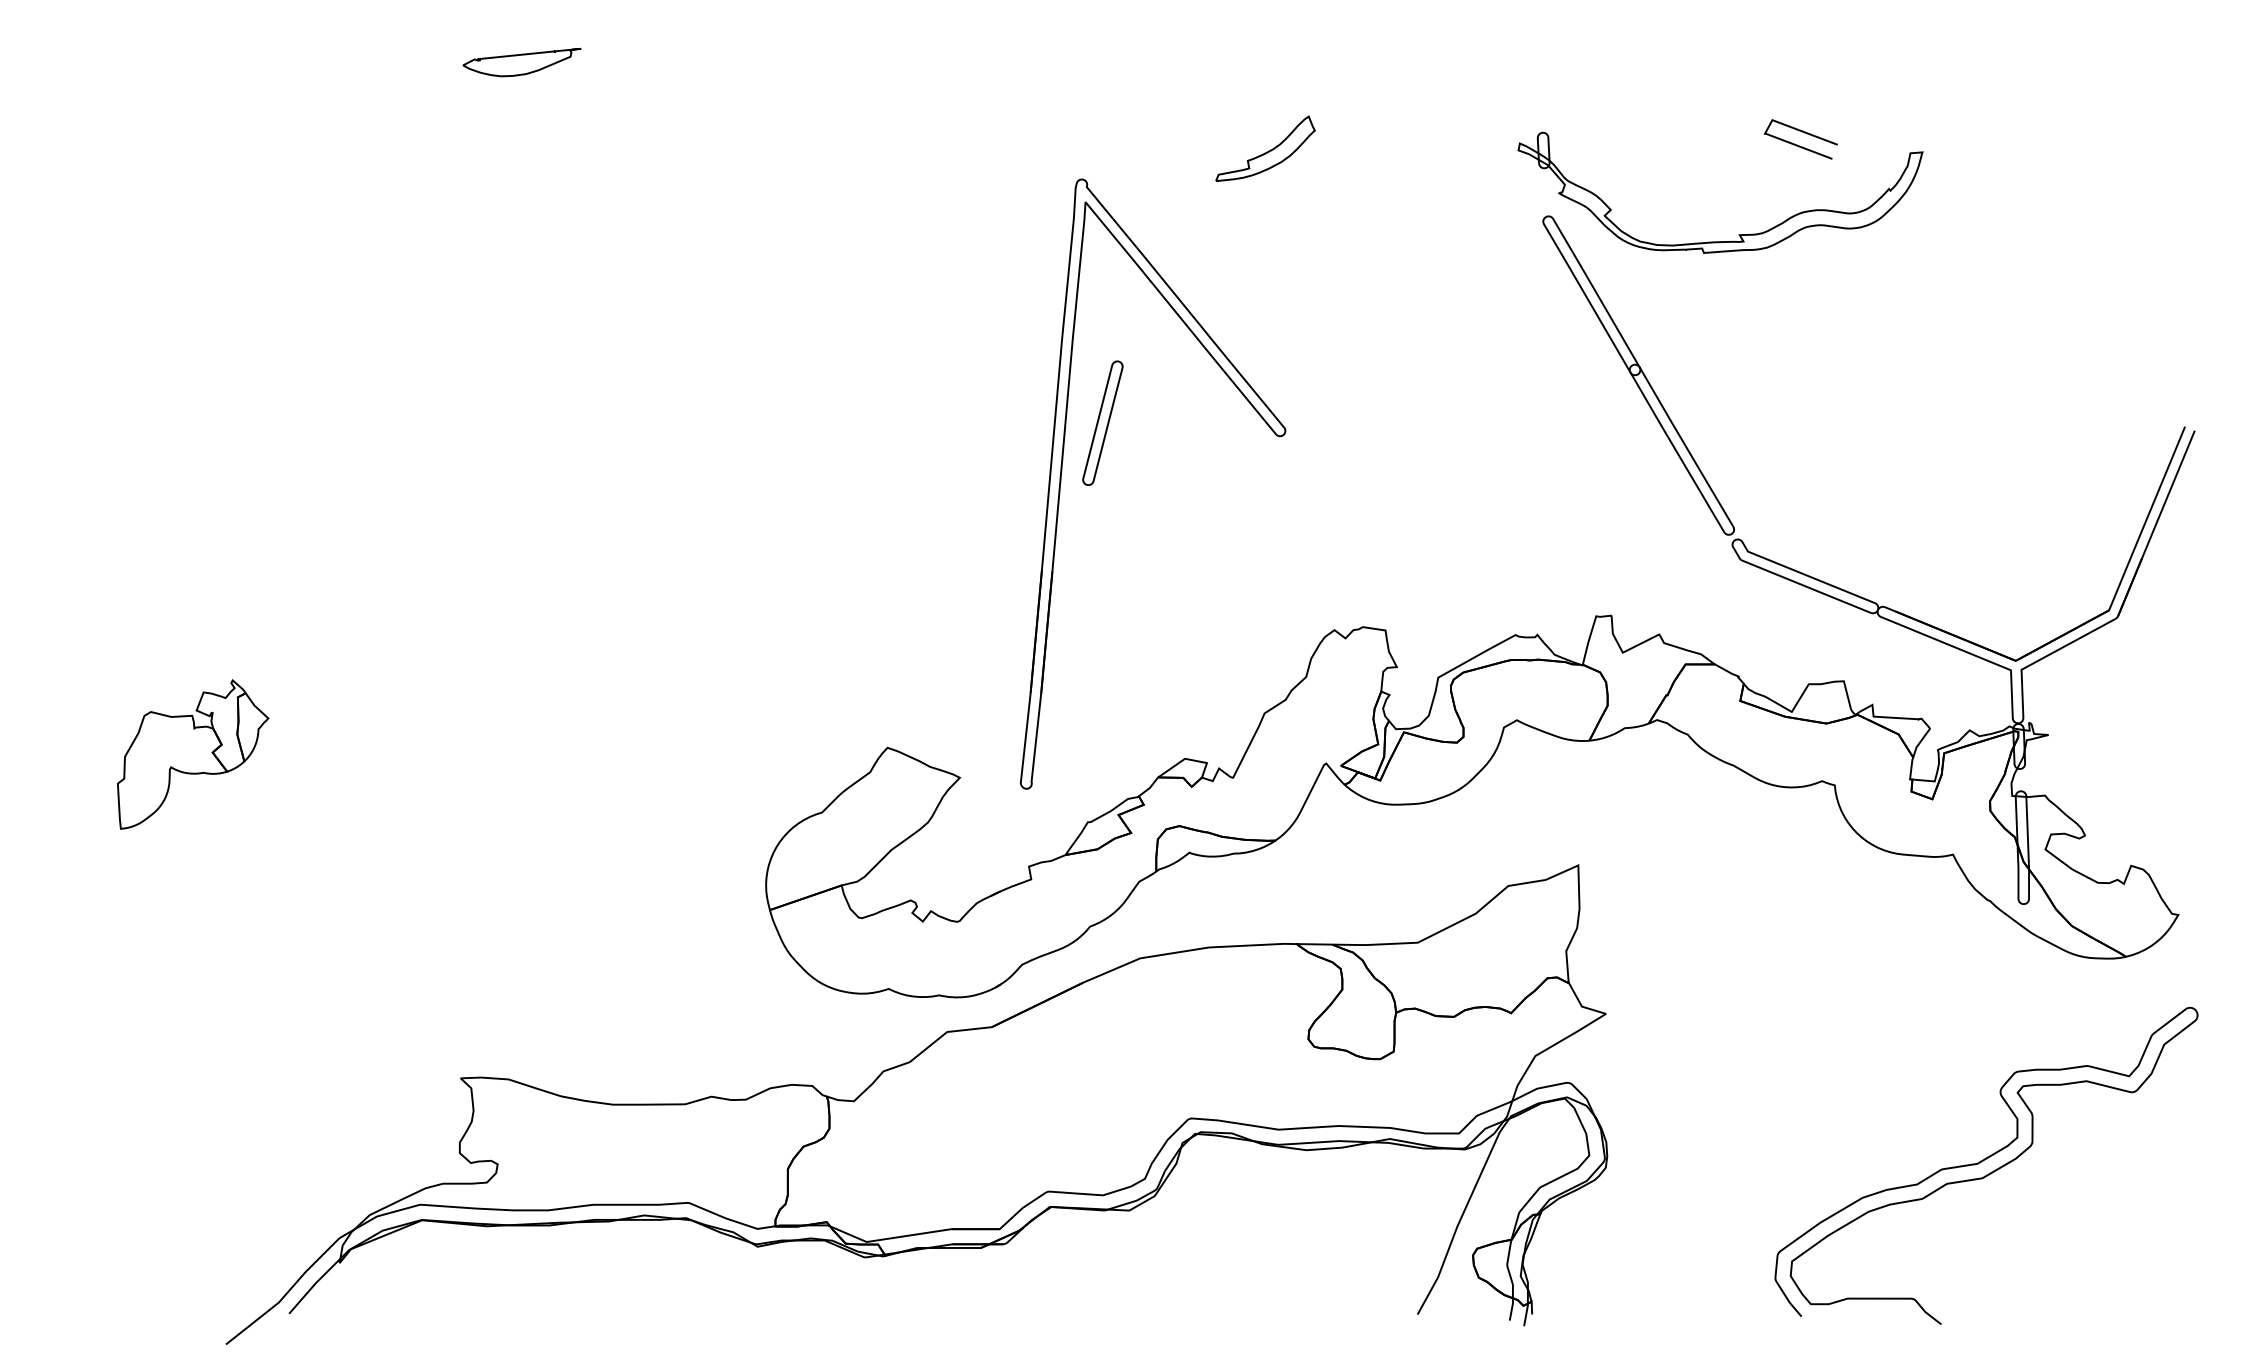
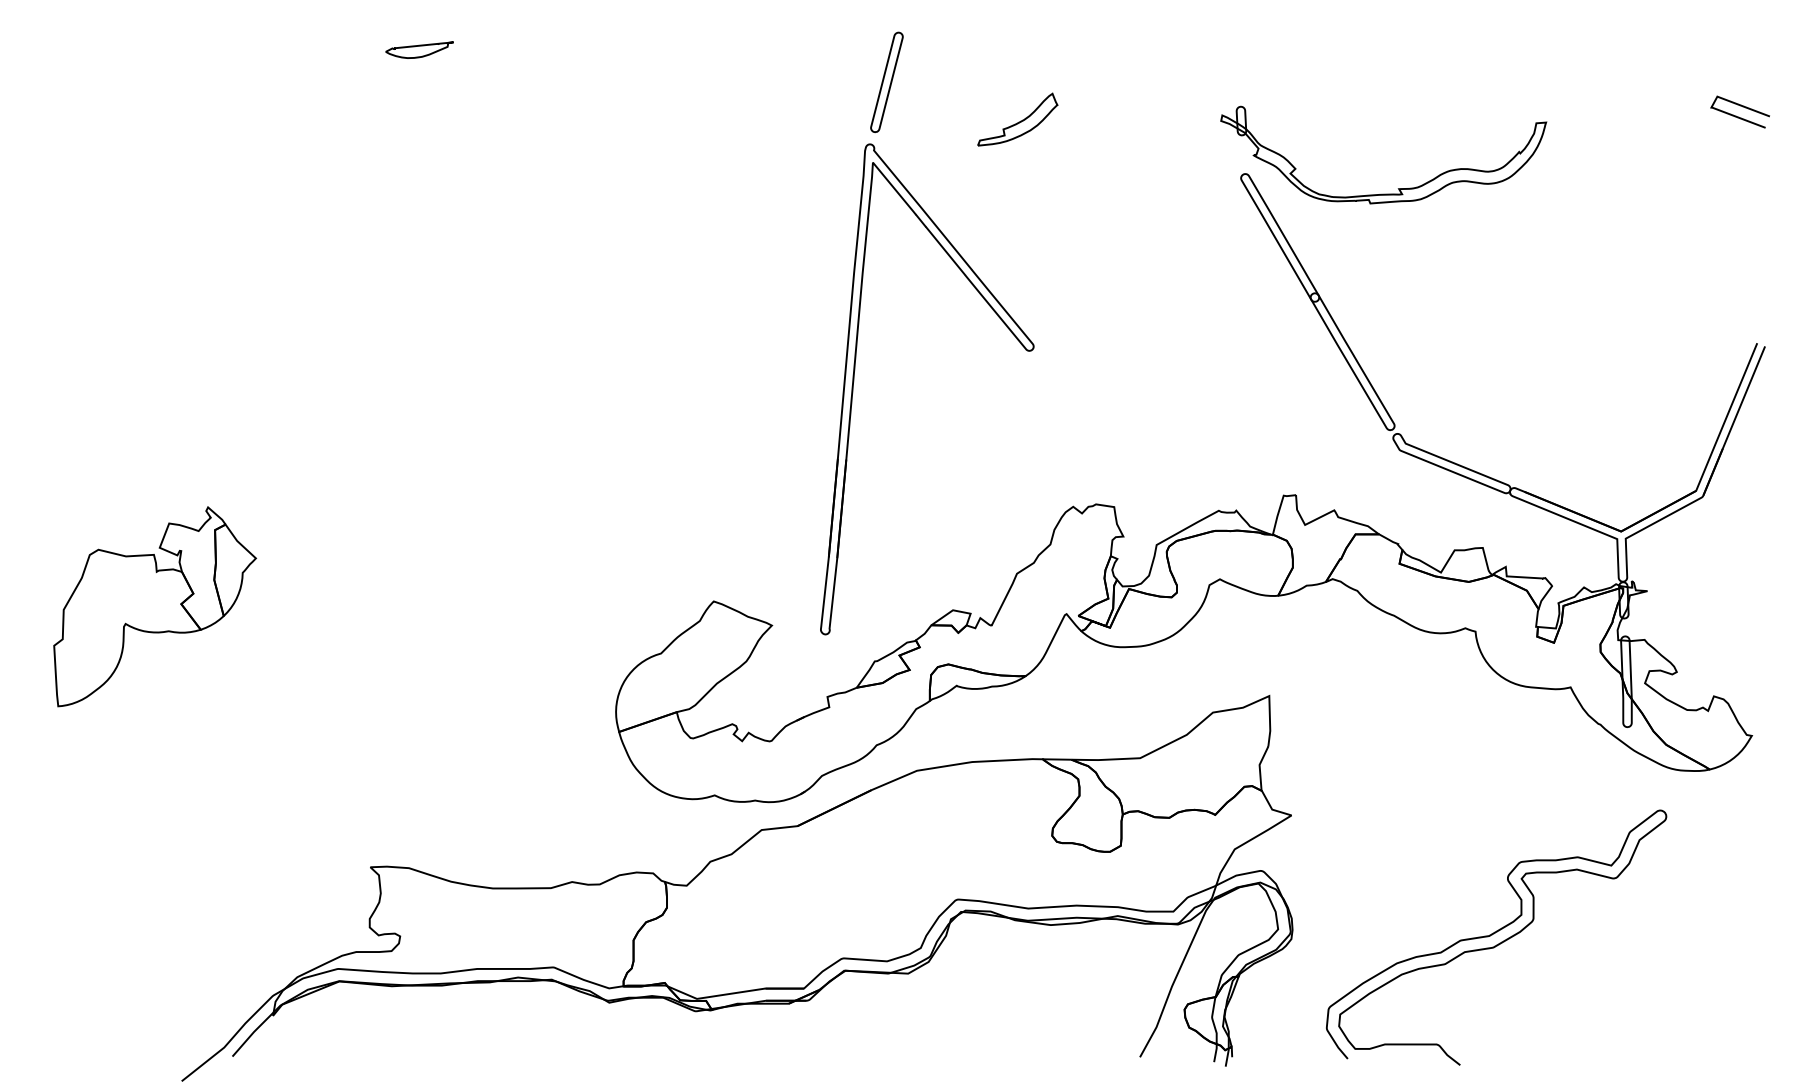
part: (521, 61) -> (419, 49), size x0.71
line: (1803, 133) -> (1742, 107), moved
part: (1102, 423) -> (886, 82), moved
part: (193, 754) -> (155, 606), size x1.67
curve: (1985, 1160) -> (1495, 933), moved

